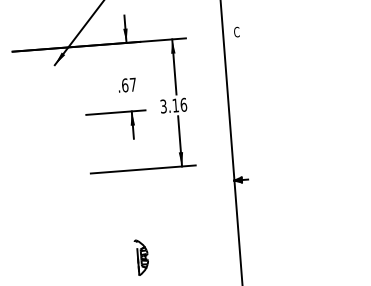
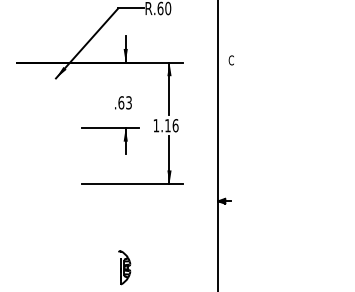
text: (132, 84) -> (128, 102), .67 -> .63
text: (163, 106) -> (156, 125), 3.16 -> 1.16

